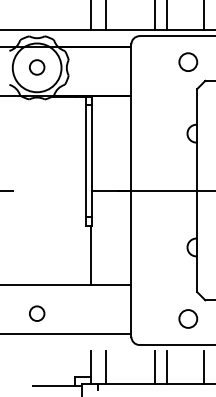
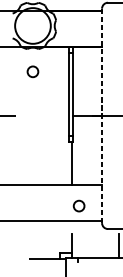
circle: (37, 67) -> (33, 71), moved
line: (131, 191) -> (102, 116), solid -> dashed
circle: (37, 313) -> (79, 205), moved
line: (106, 367) -> (83, 245), removed

